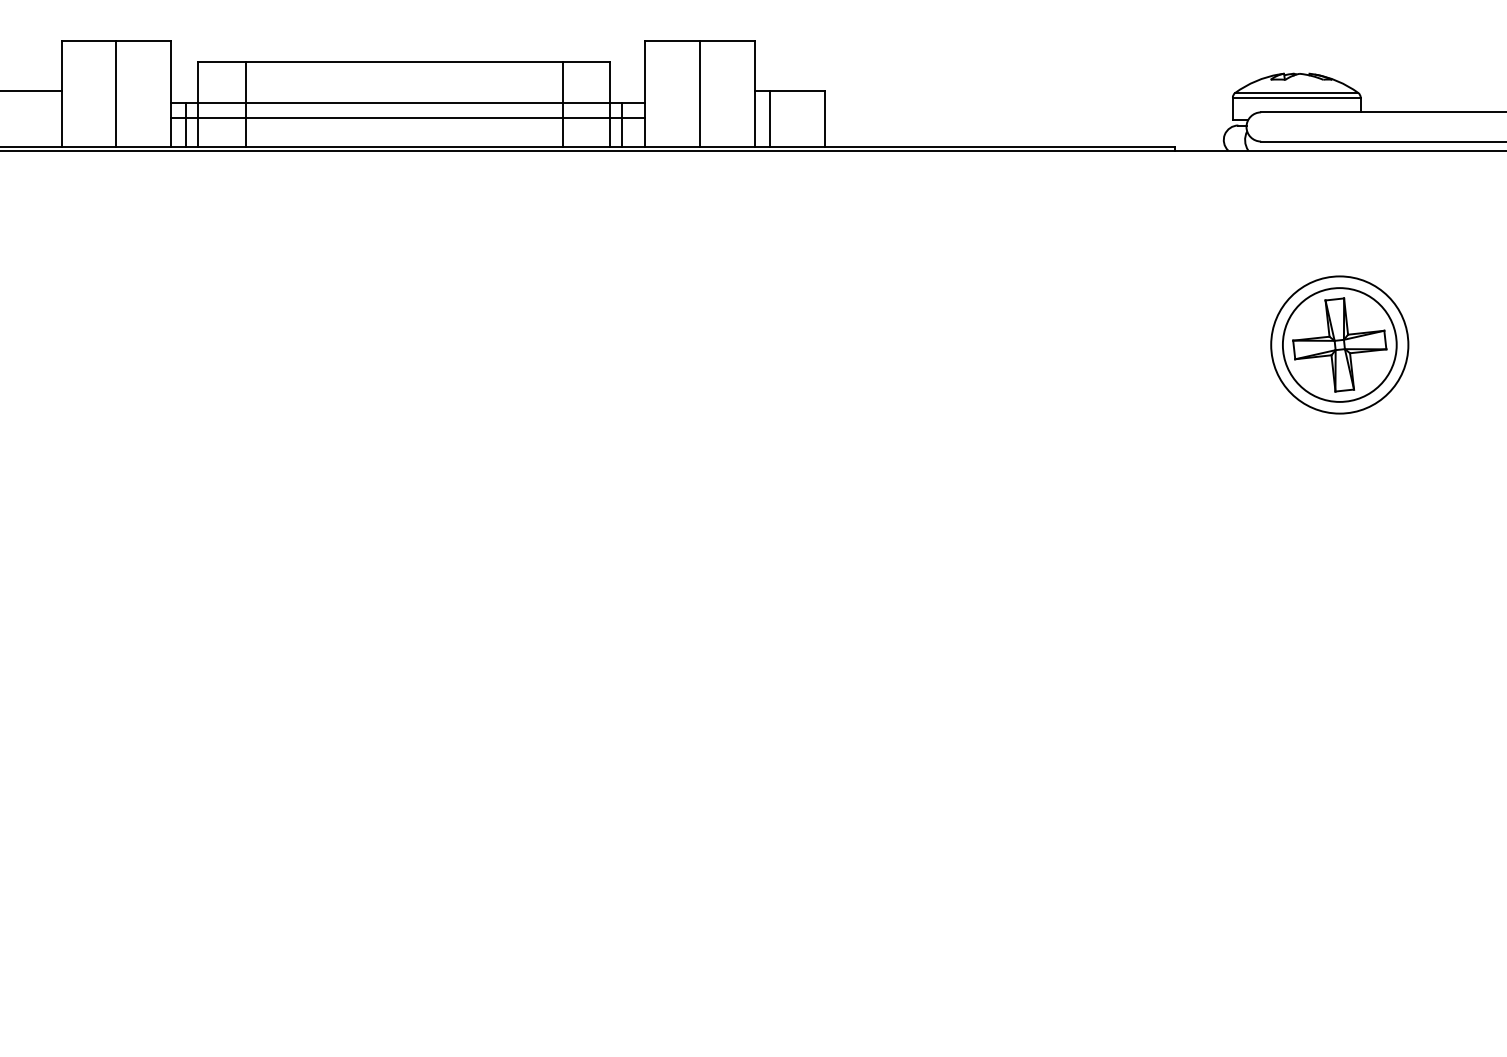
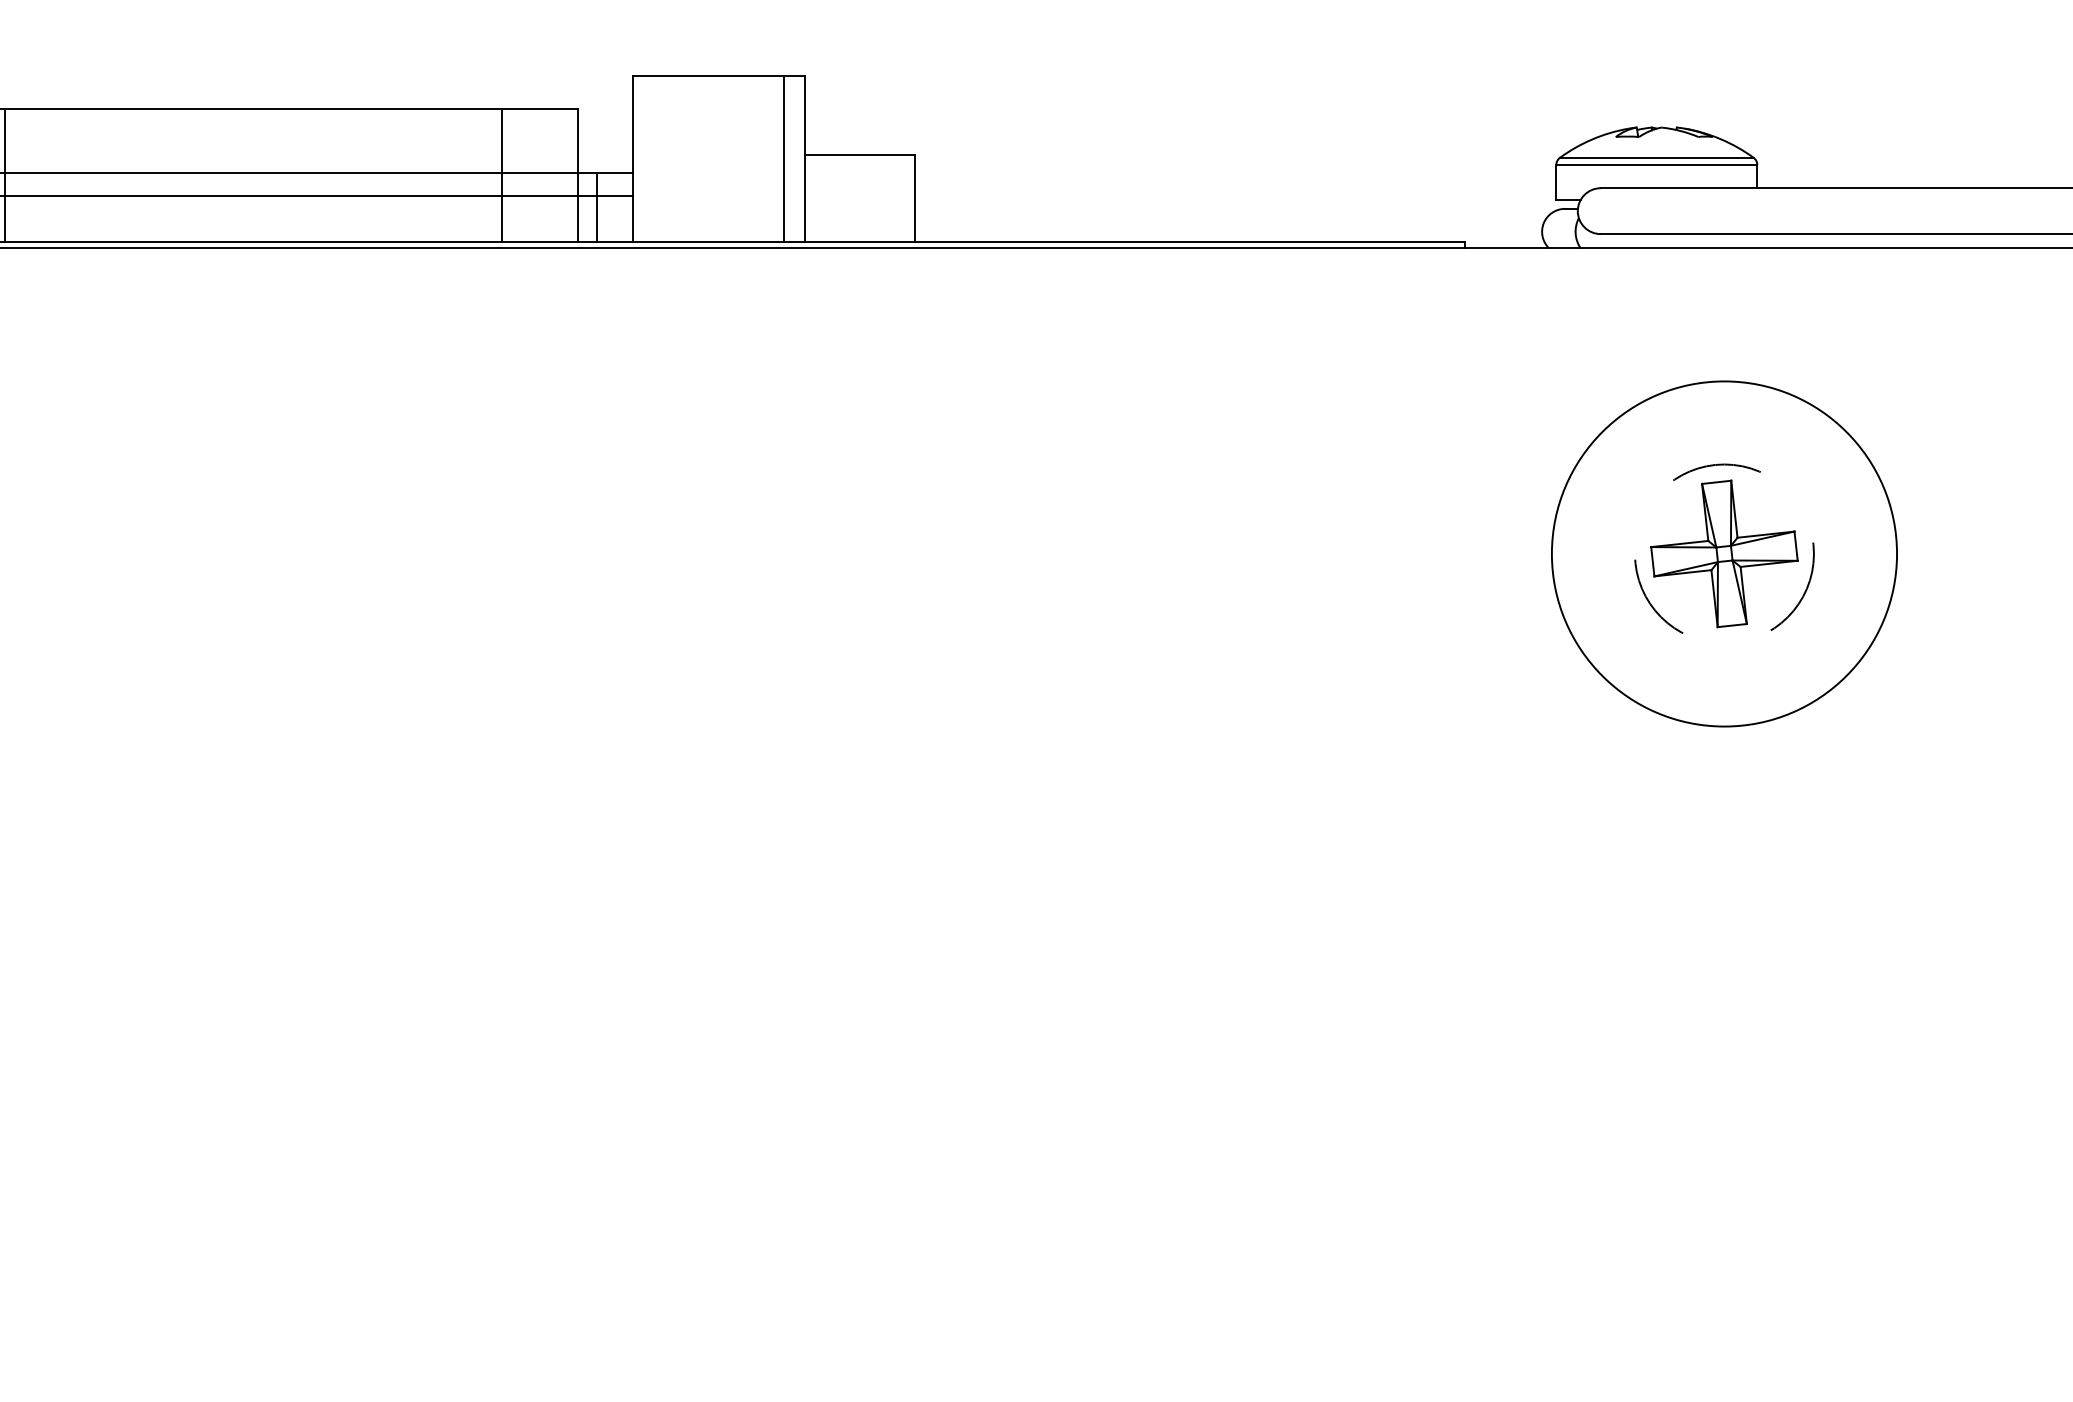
line: (700, 93) -> (783, 158), moved
line: (770, 118) -> (829, 197), removed
circle: (1339, 344) -> (1724, 553), size x1.6
circle: (1339, 344) -> (1724, 553), solid -> dashed

